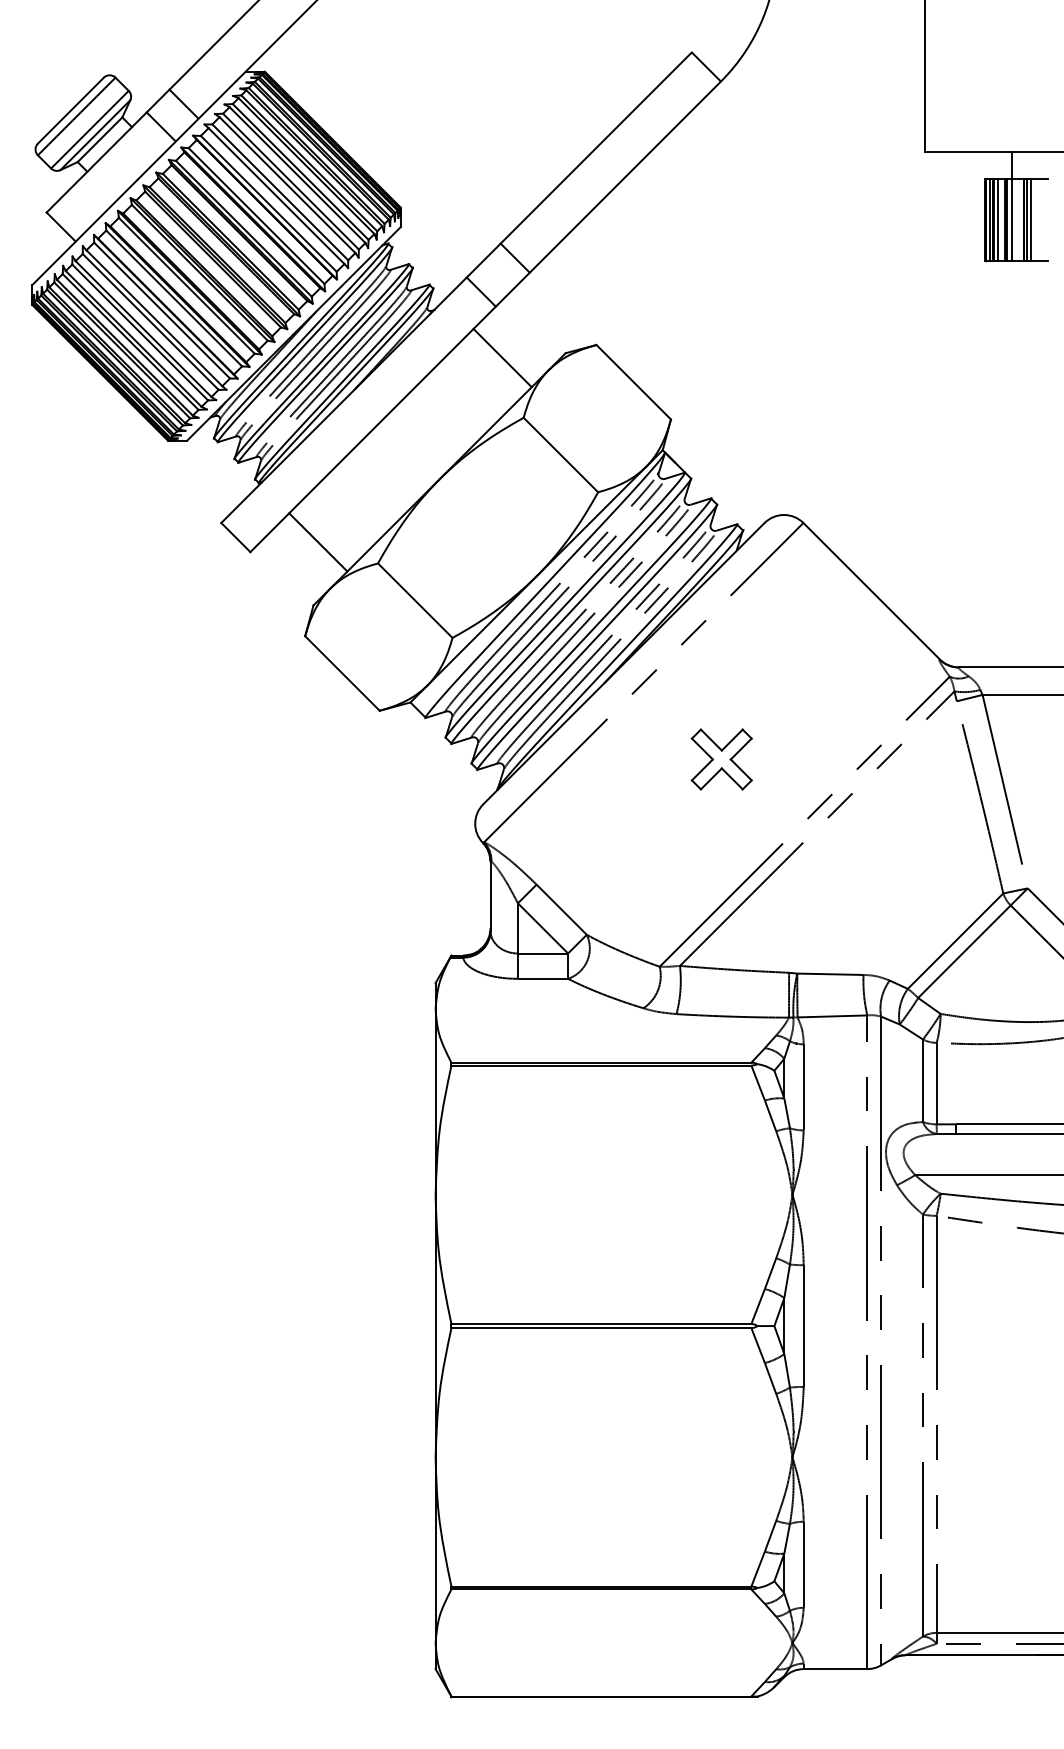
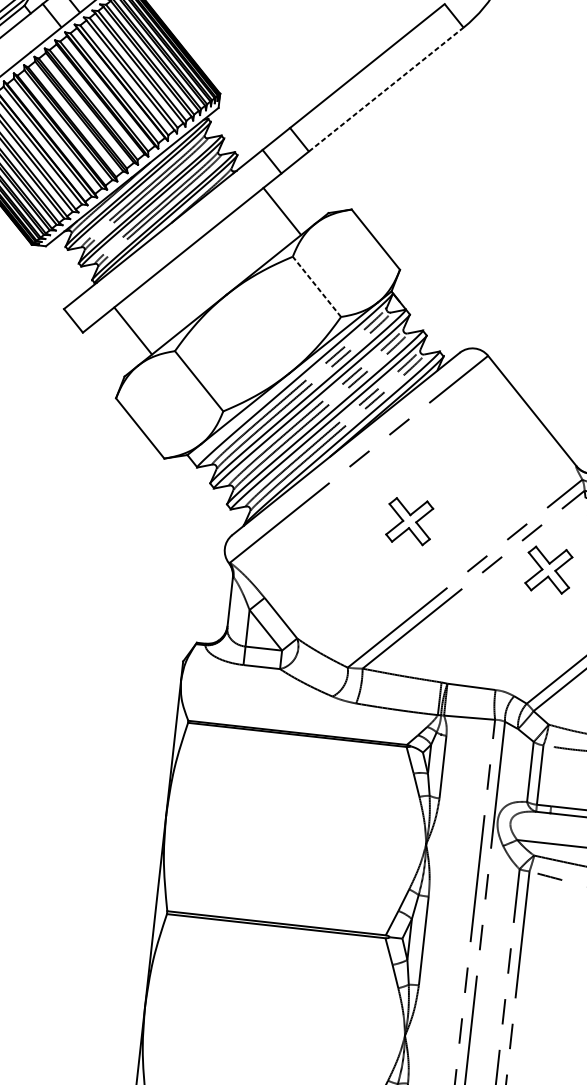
line: (625, 176) -> (386, 89), solid -> dashed
line: (560, 455) -> (316, 287), solid -> dashed
part: (917, 804) -> (548, 570), added

